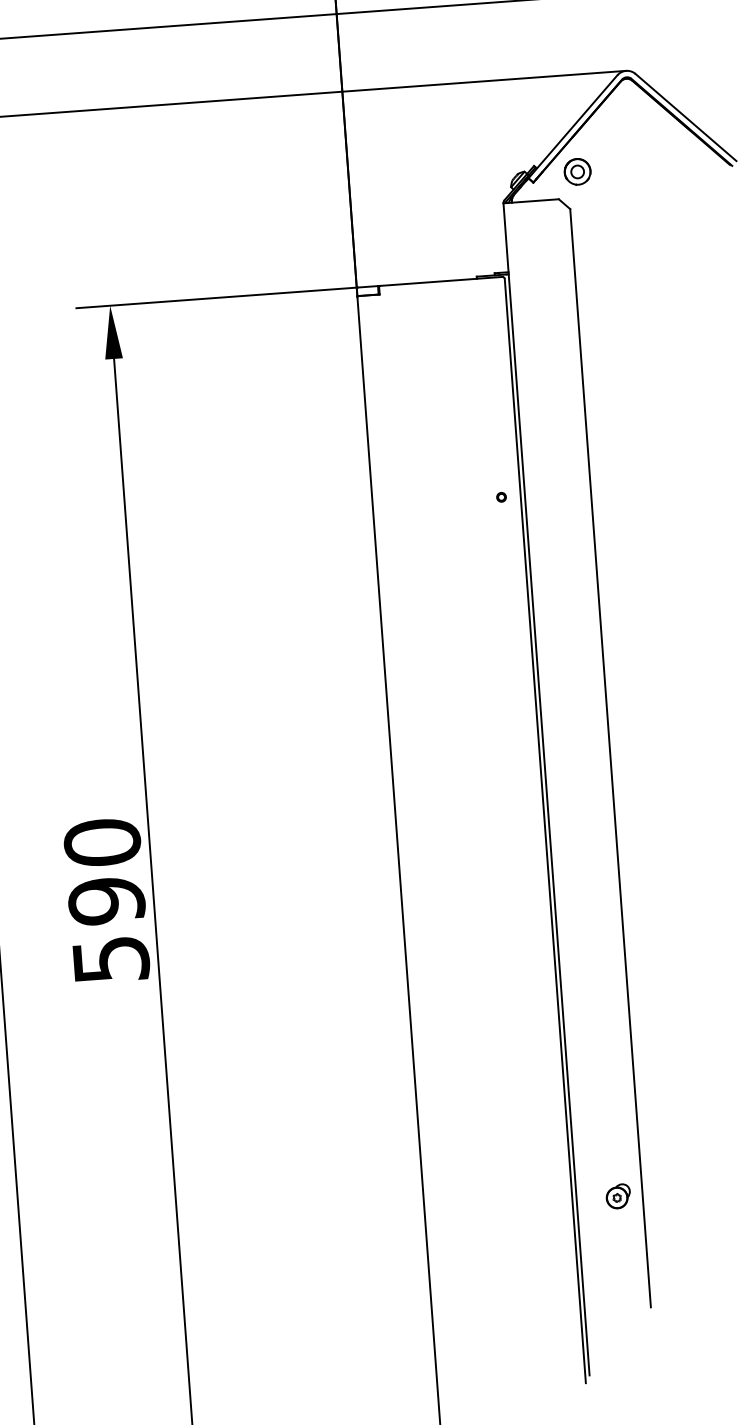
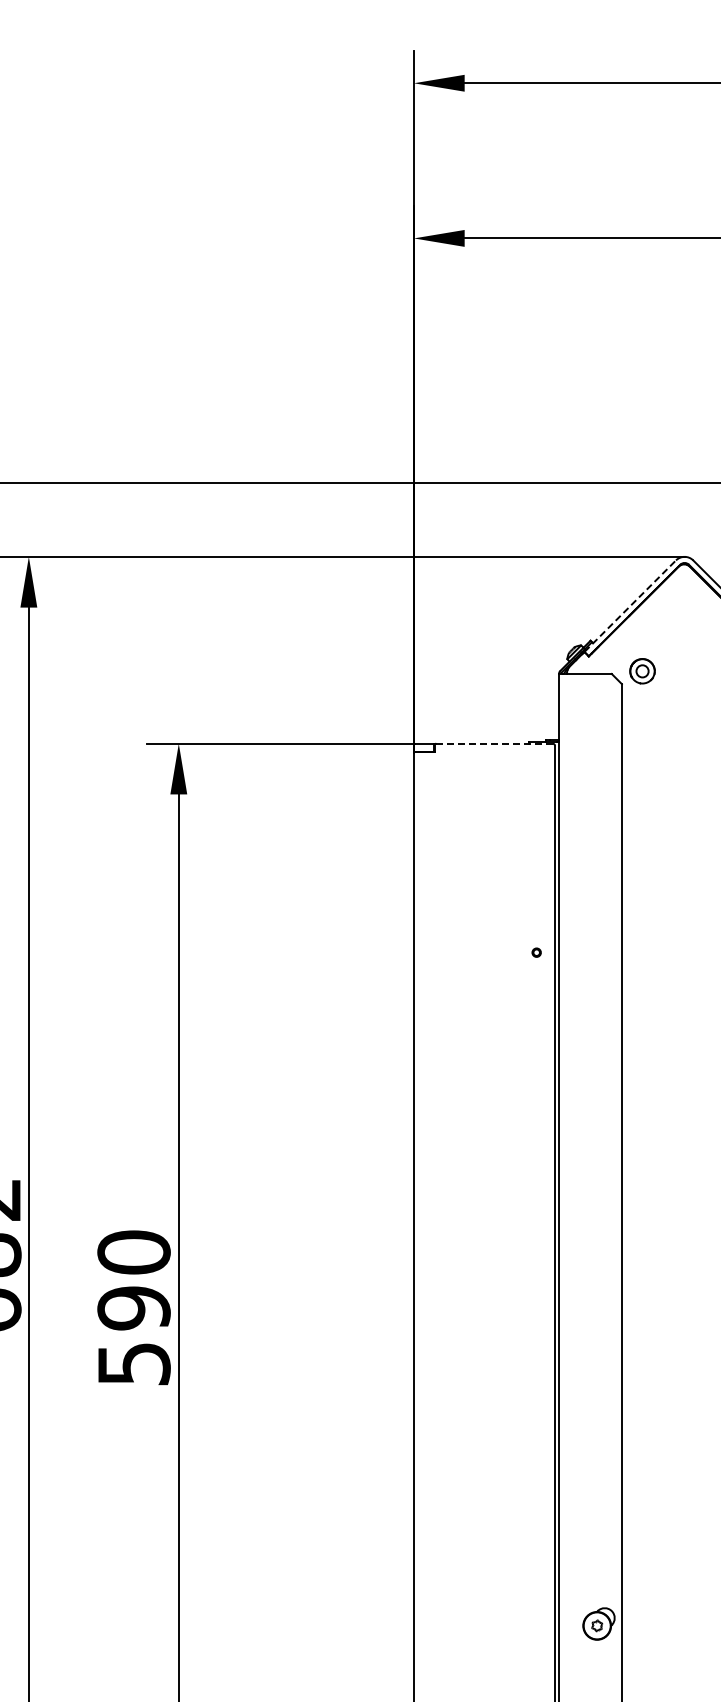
line: (573, 127) -> (630, 606), solid -> dashed
part: (577, 172) -> (642, 671), moved
line: (442, 281) -> (495, 743), solid -> dashed
part: (618, 1195) -> (598, 1623), size x1.4

